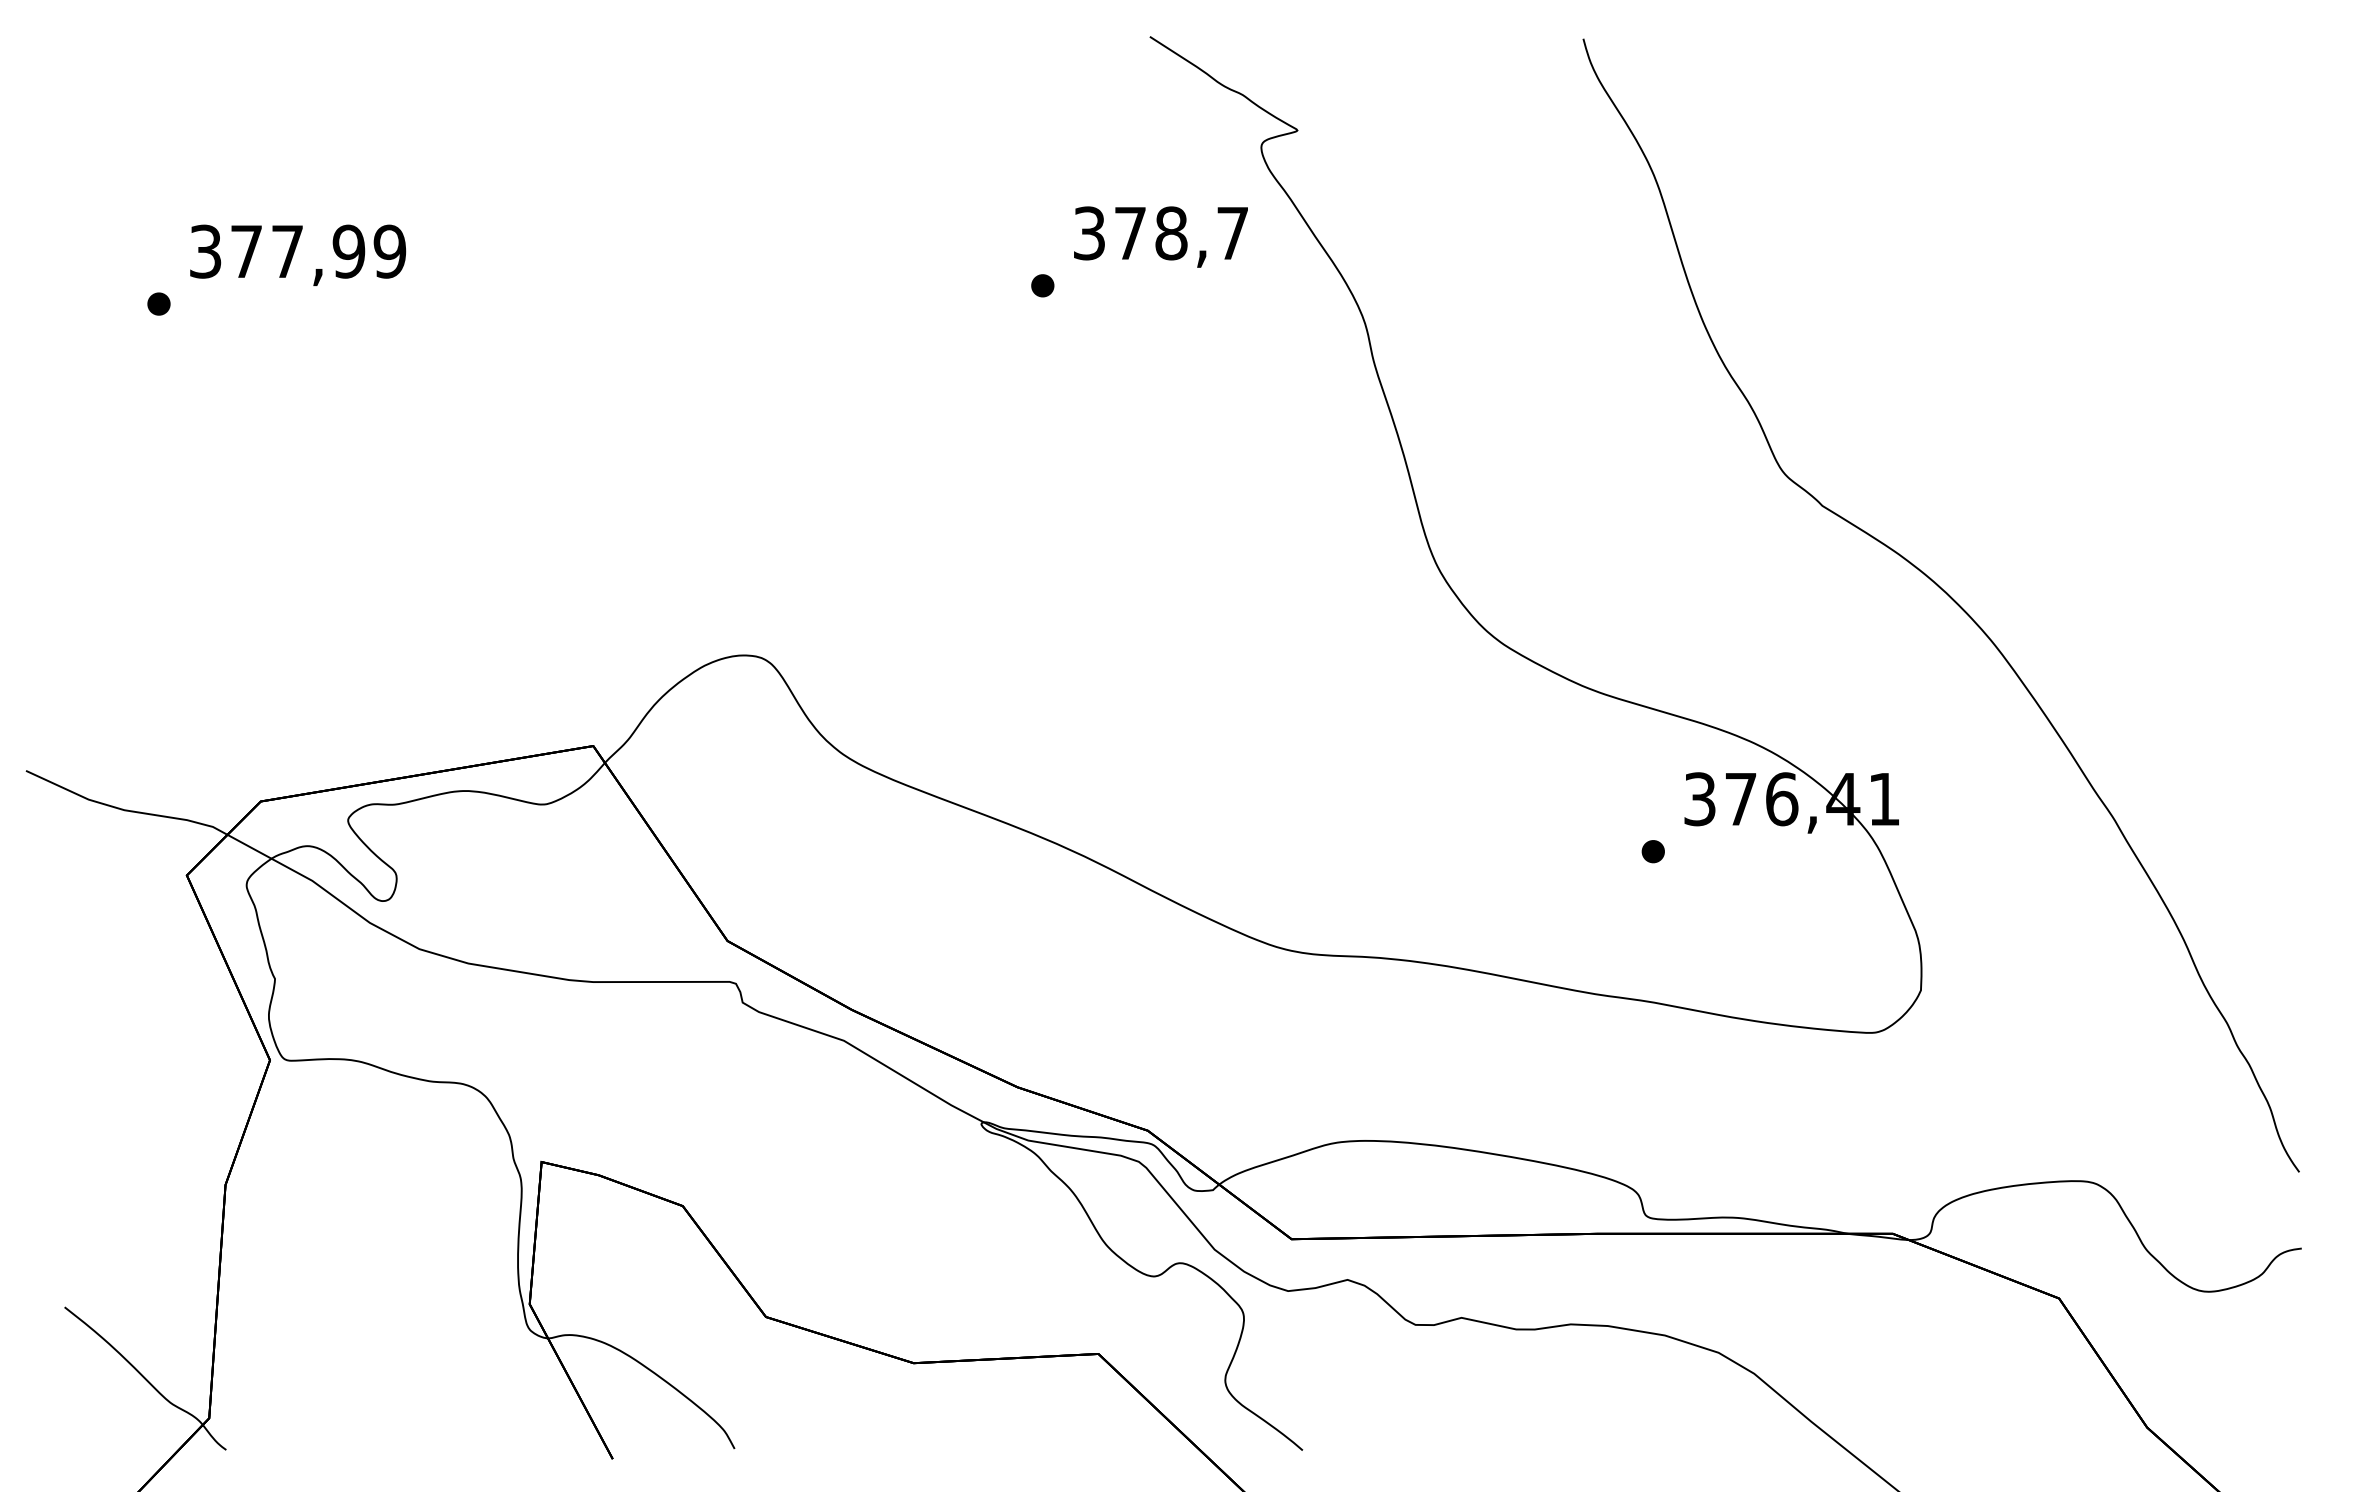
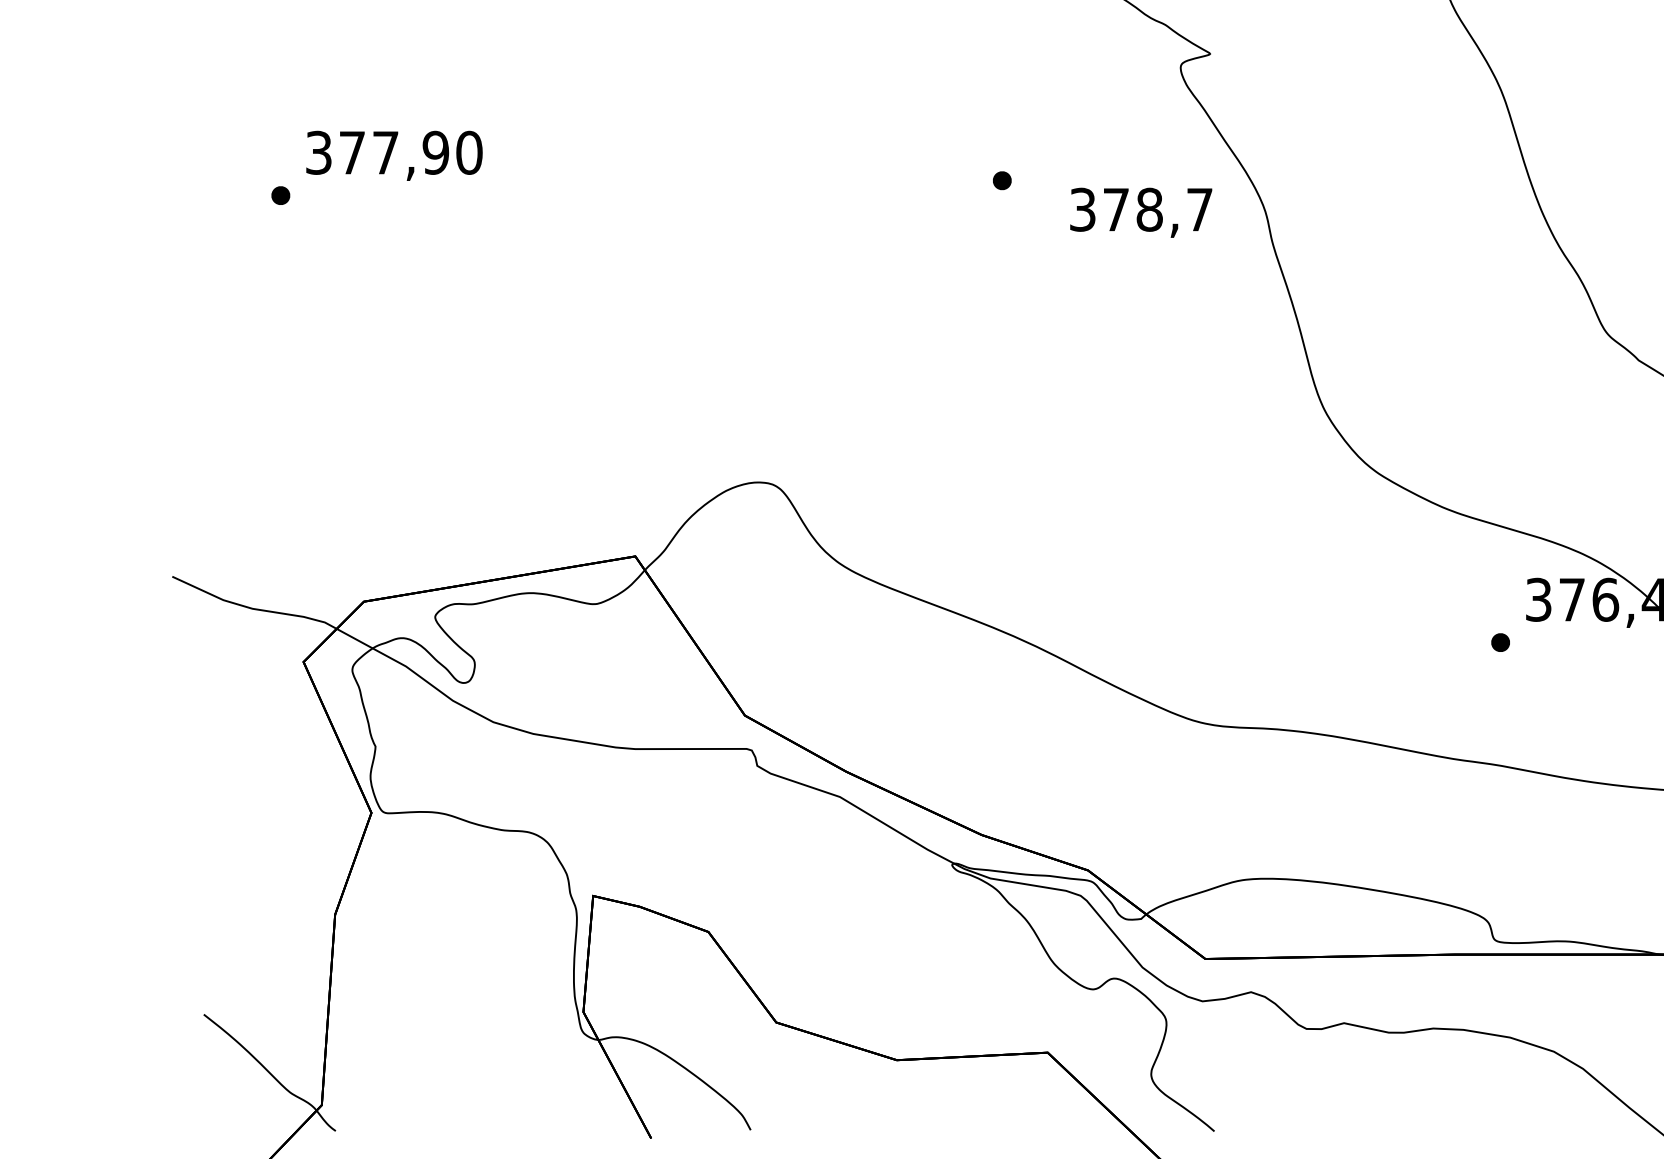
text: (1160, 236) -> (1140, 212), moved
text: (389, 251) -> (468, 152), 377,99 -> 377,90

